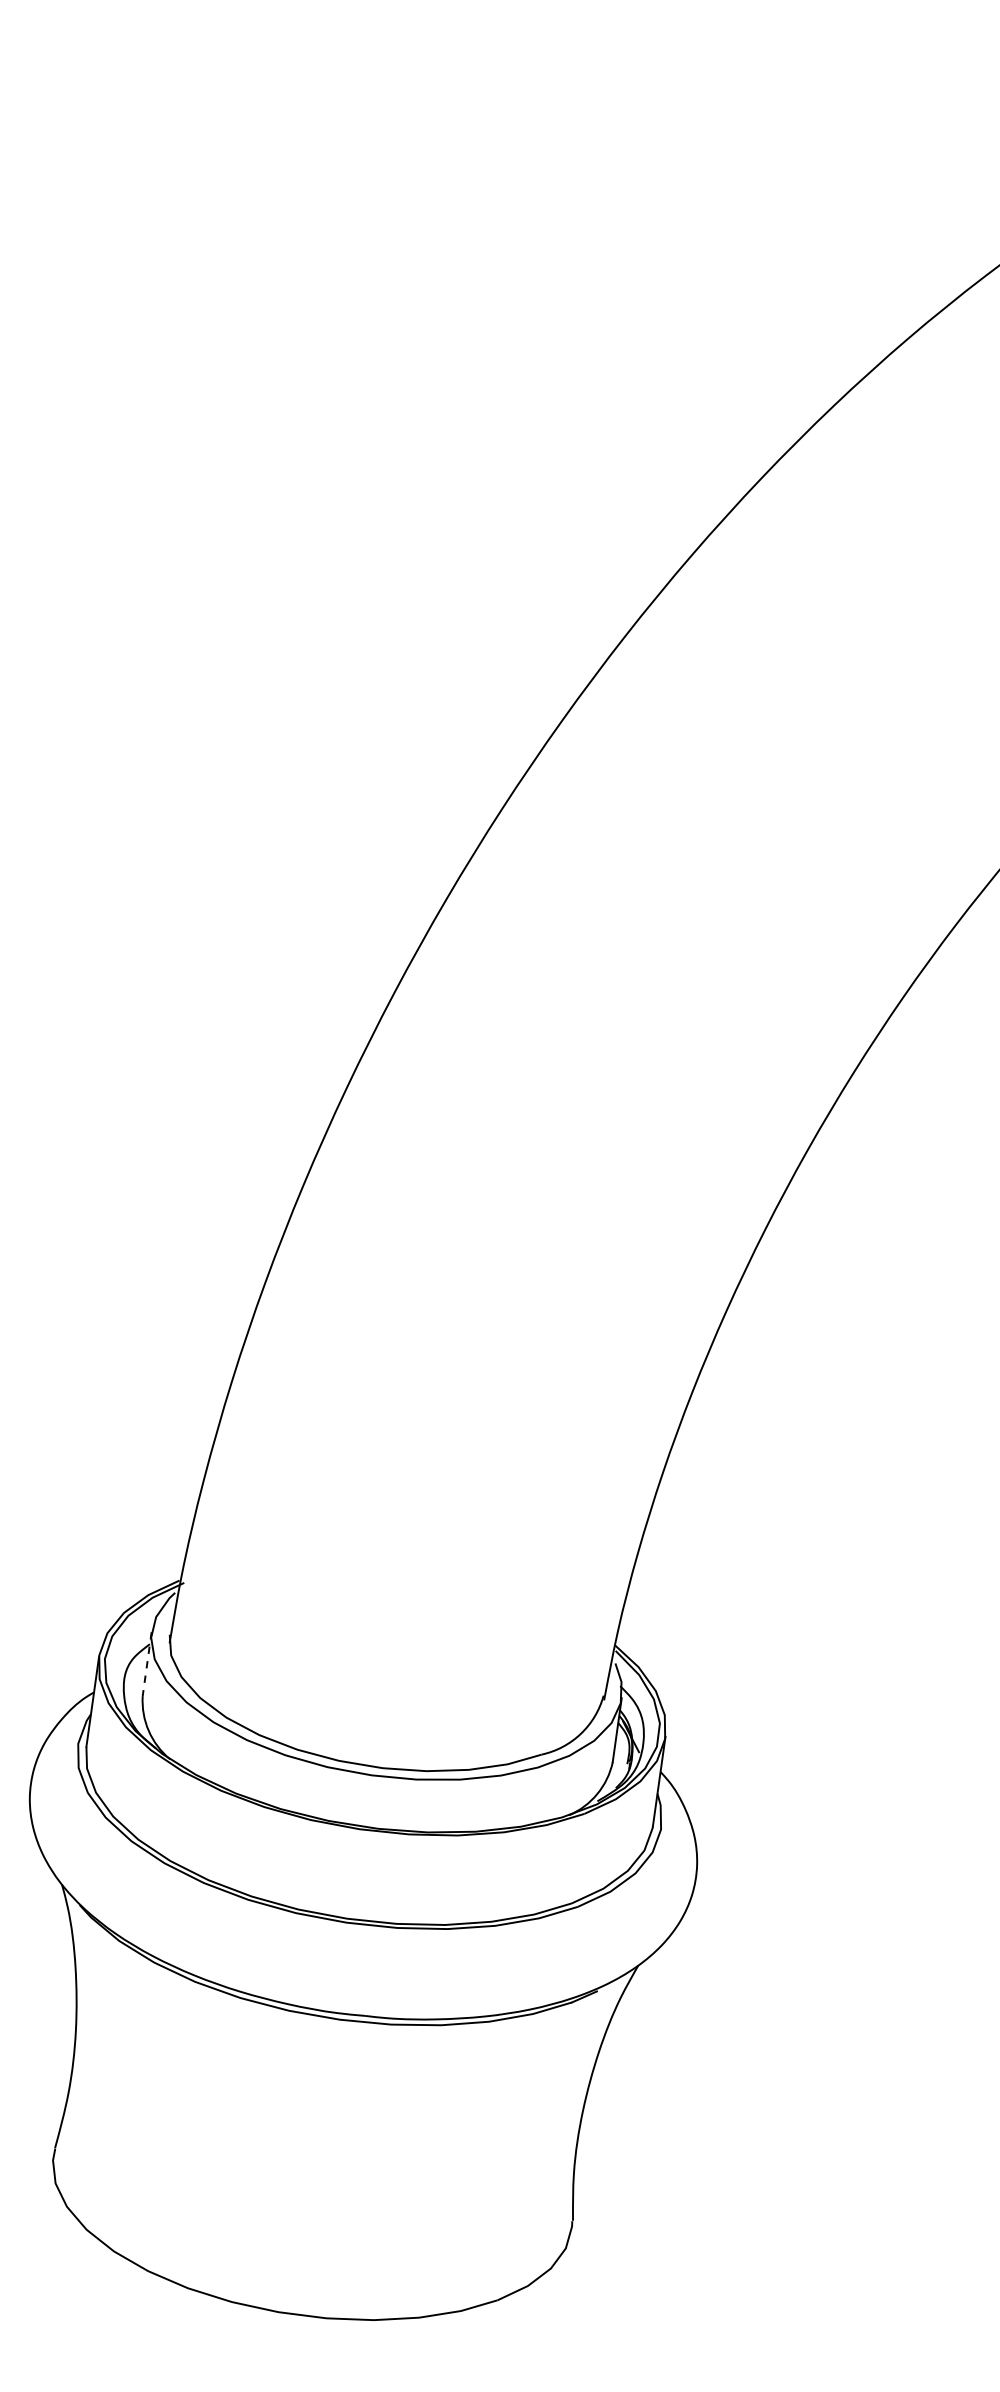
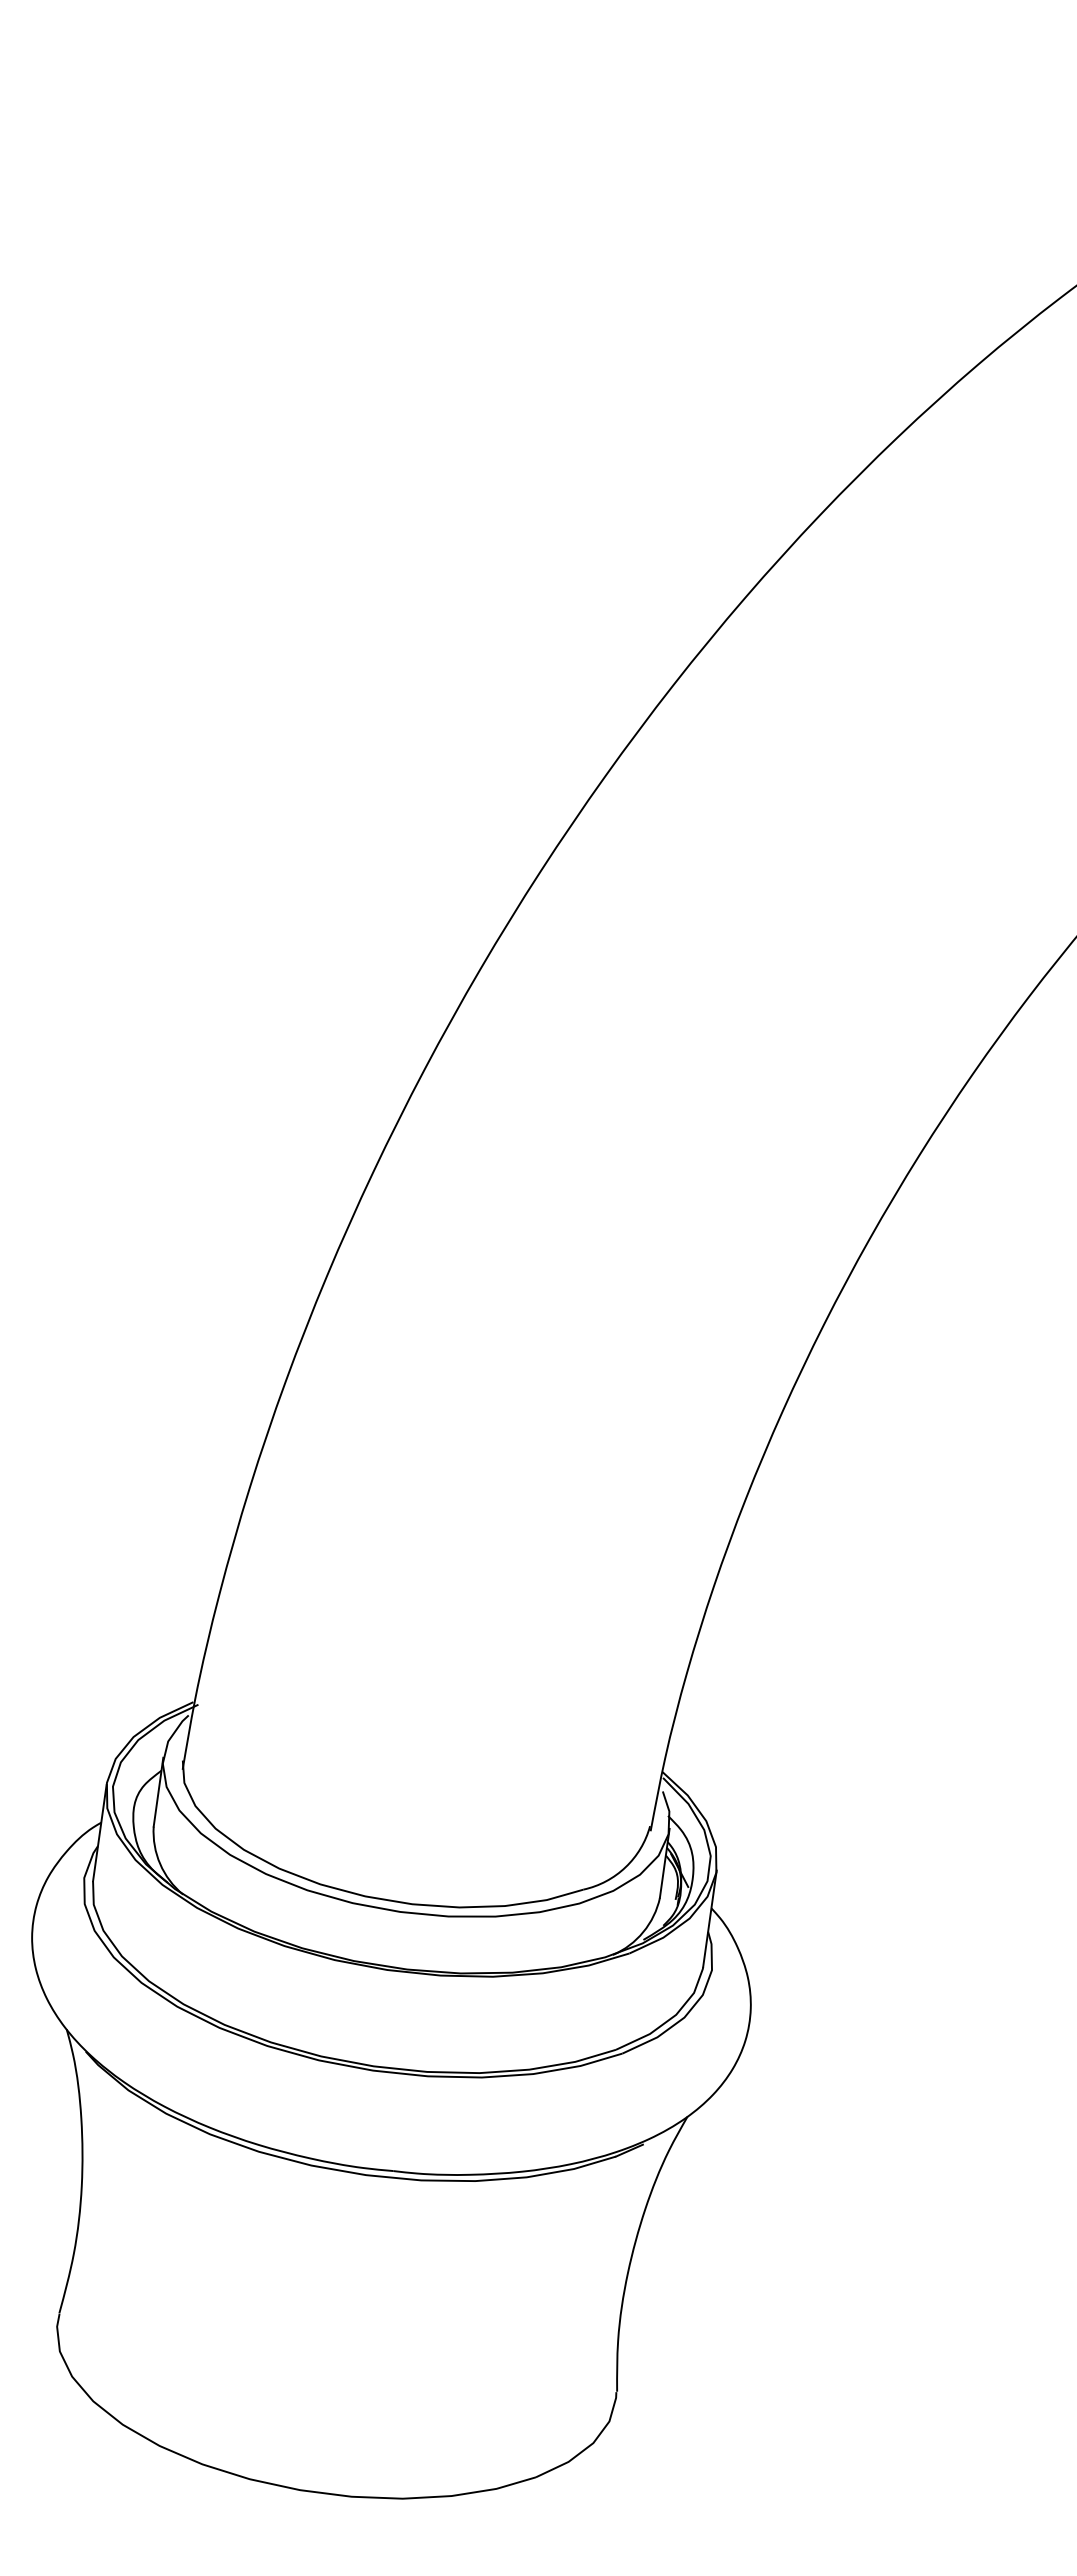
line: (147, 1664) -> (158, 1792), dashed -> solid

